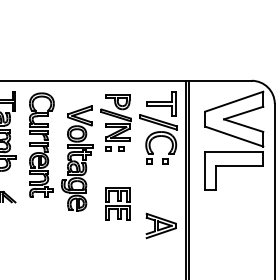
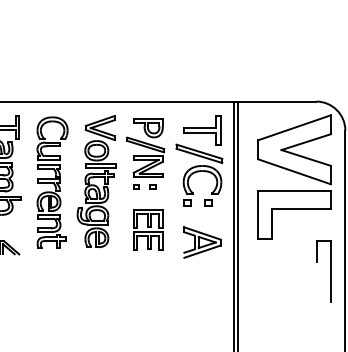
part: (77, 158) -> (97, 181), moved
part: (117, 203) -> (147, 229), moved
part: (257, 215) -> (323, 270), added
part: (160, 225) -> (201, 241), moved

